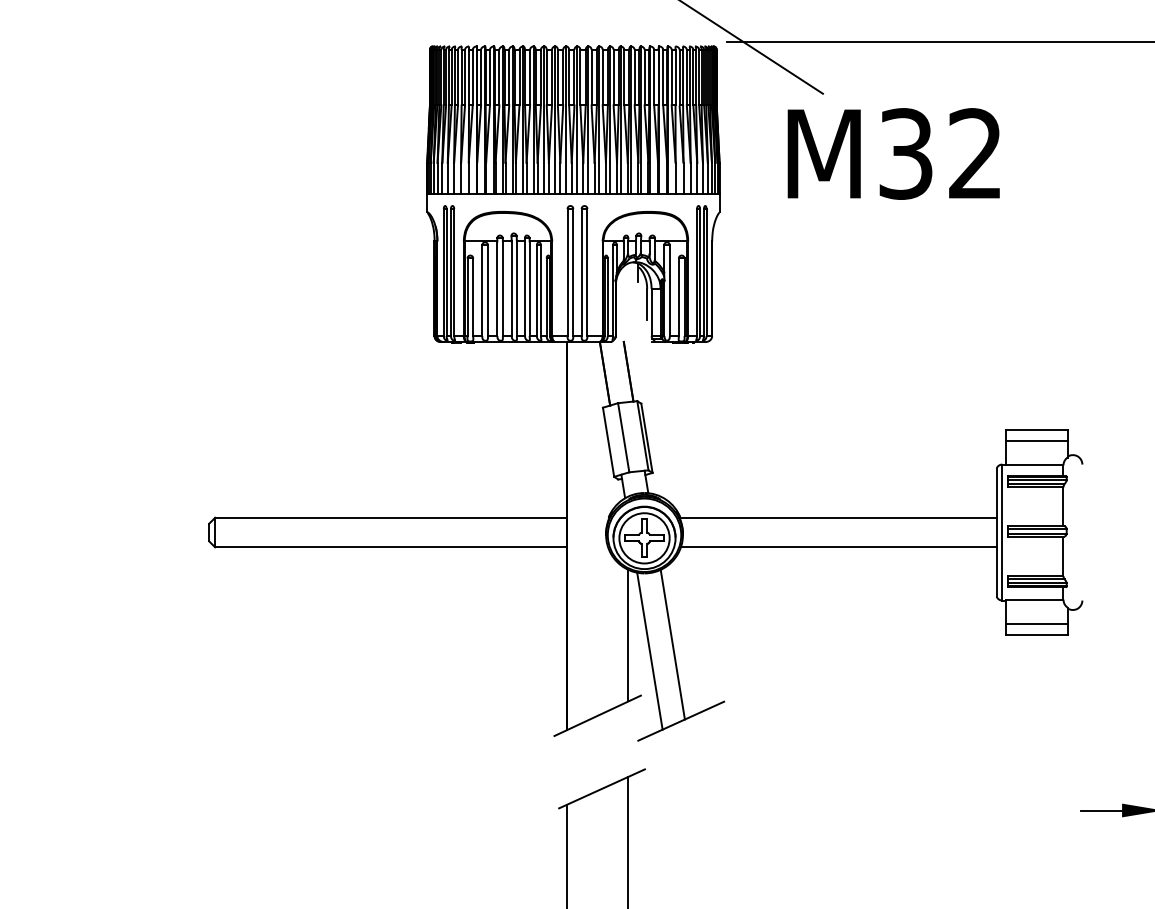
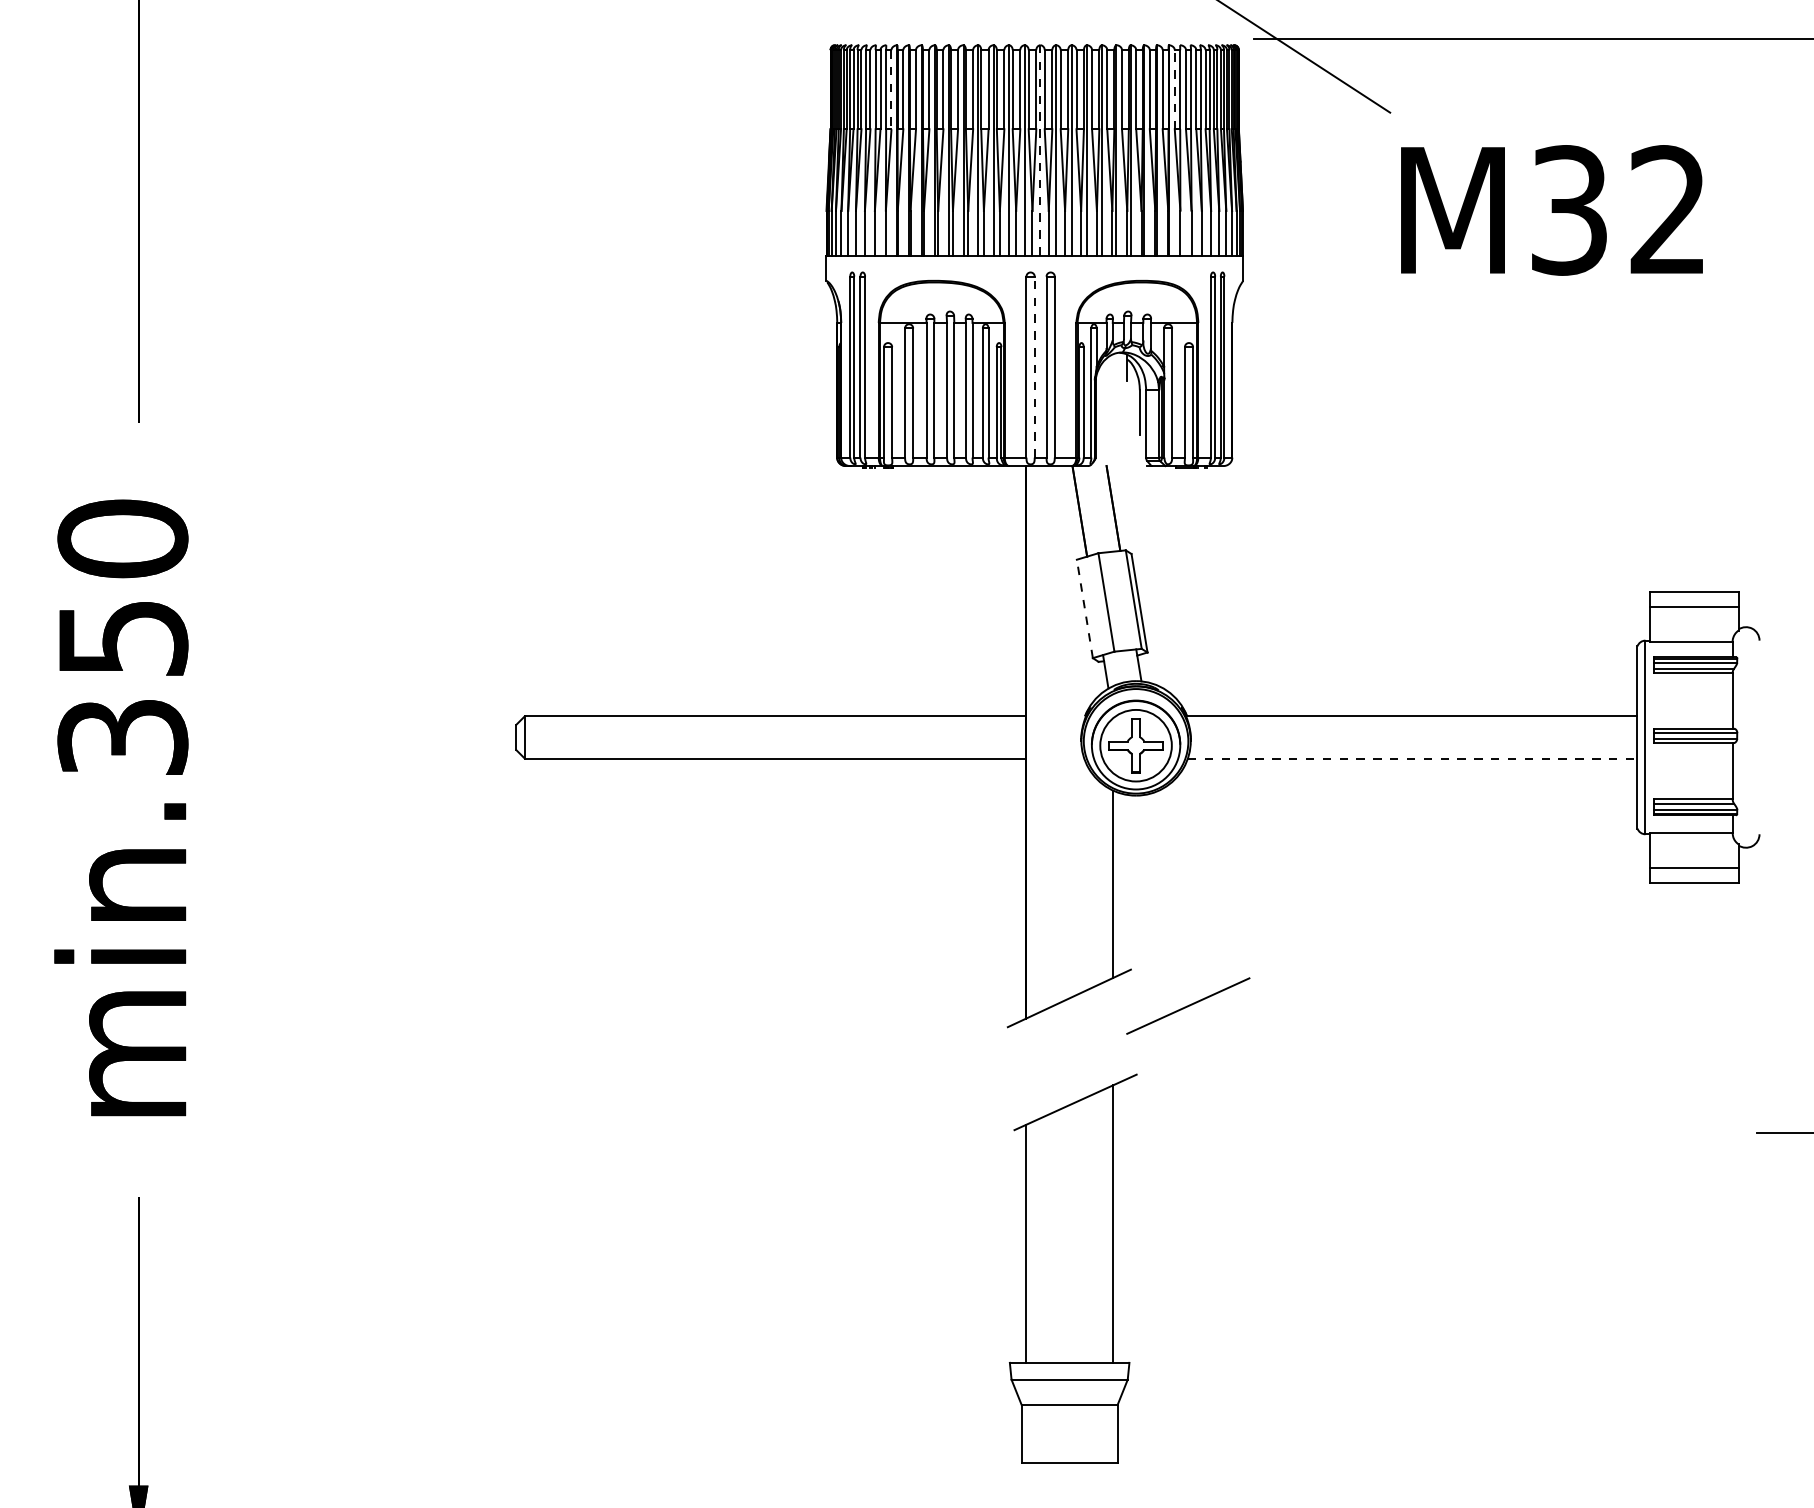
line: (472, 77) -> (891, 89), solid -> dashed
line: (671, 77) -> (1174, 89), solid -> dashed
line: (577, 119) -> (1040, 149), solid -> dashed
text: (893, 154) -> (1551, 210), moved
line: (573, 272) -> (1034, 367), solid -> dashed
line: (608, 441) -> (1084, 608), solid -> dashed
line: (838, 547) -> (1412, 758), solid -> dashed
line: (672, 644) -> (1176, 896), removed
line: (649, 651) -> (1143, 906), removed

